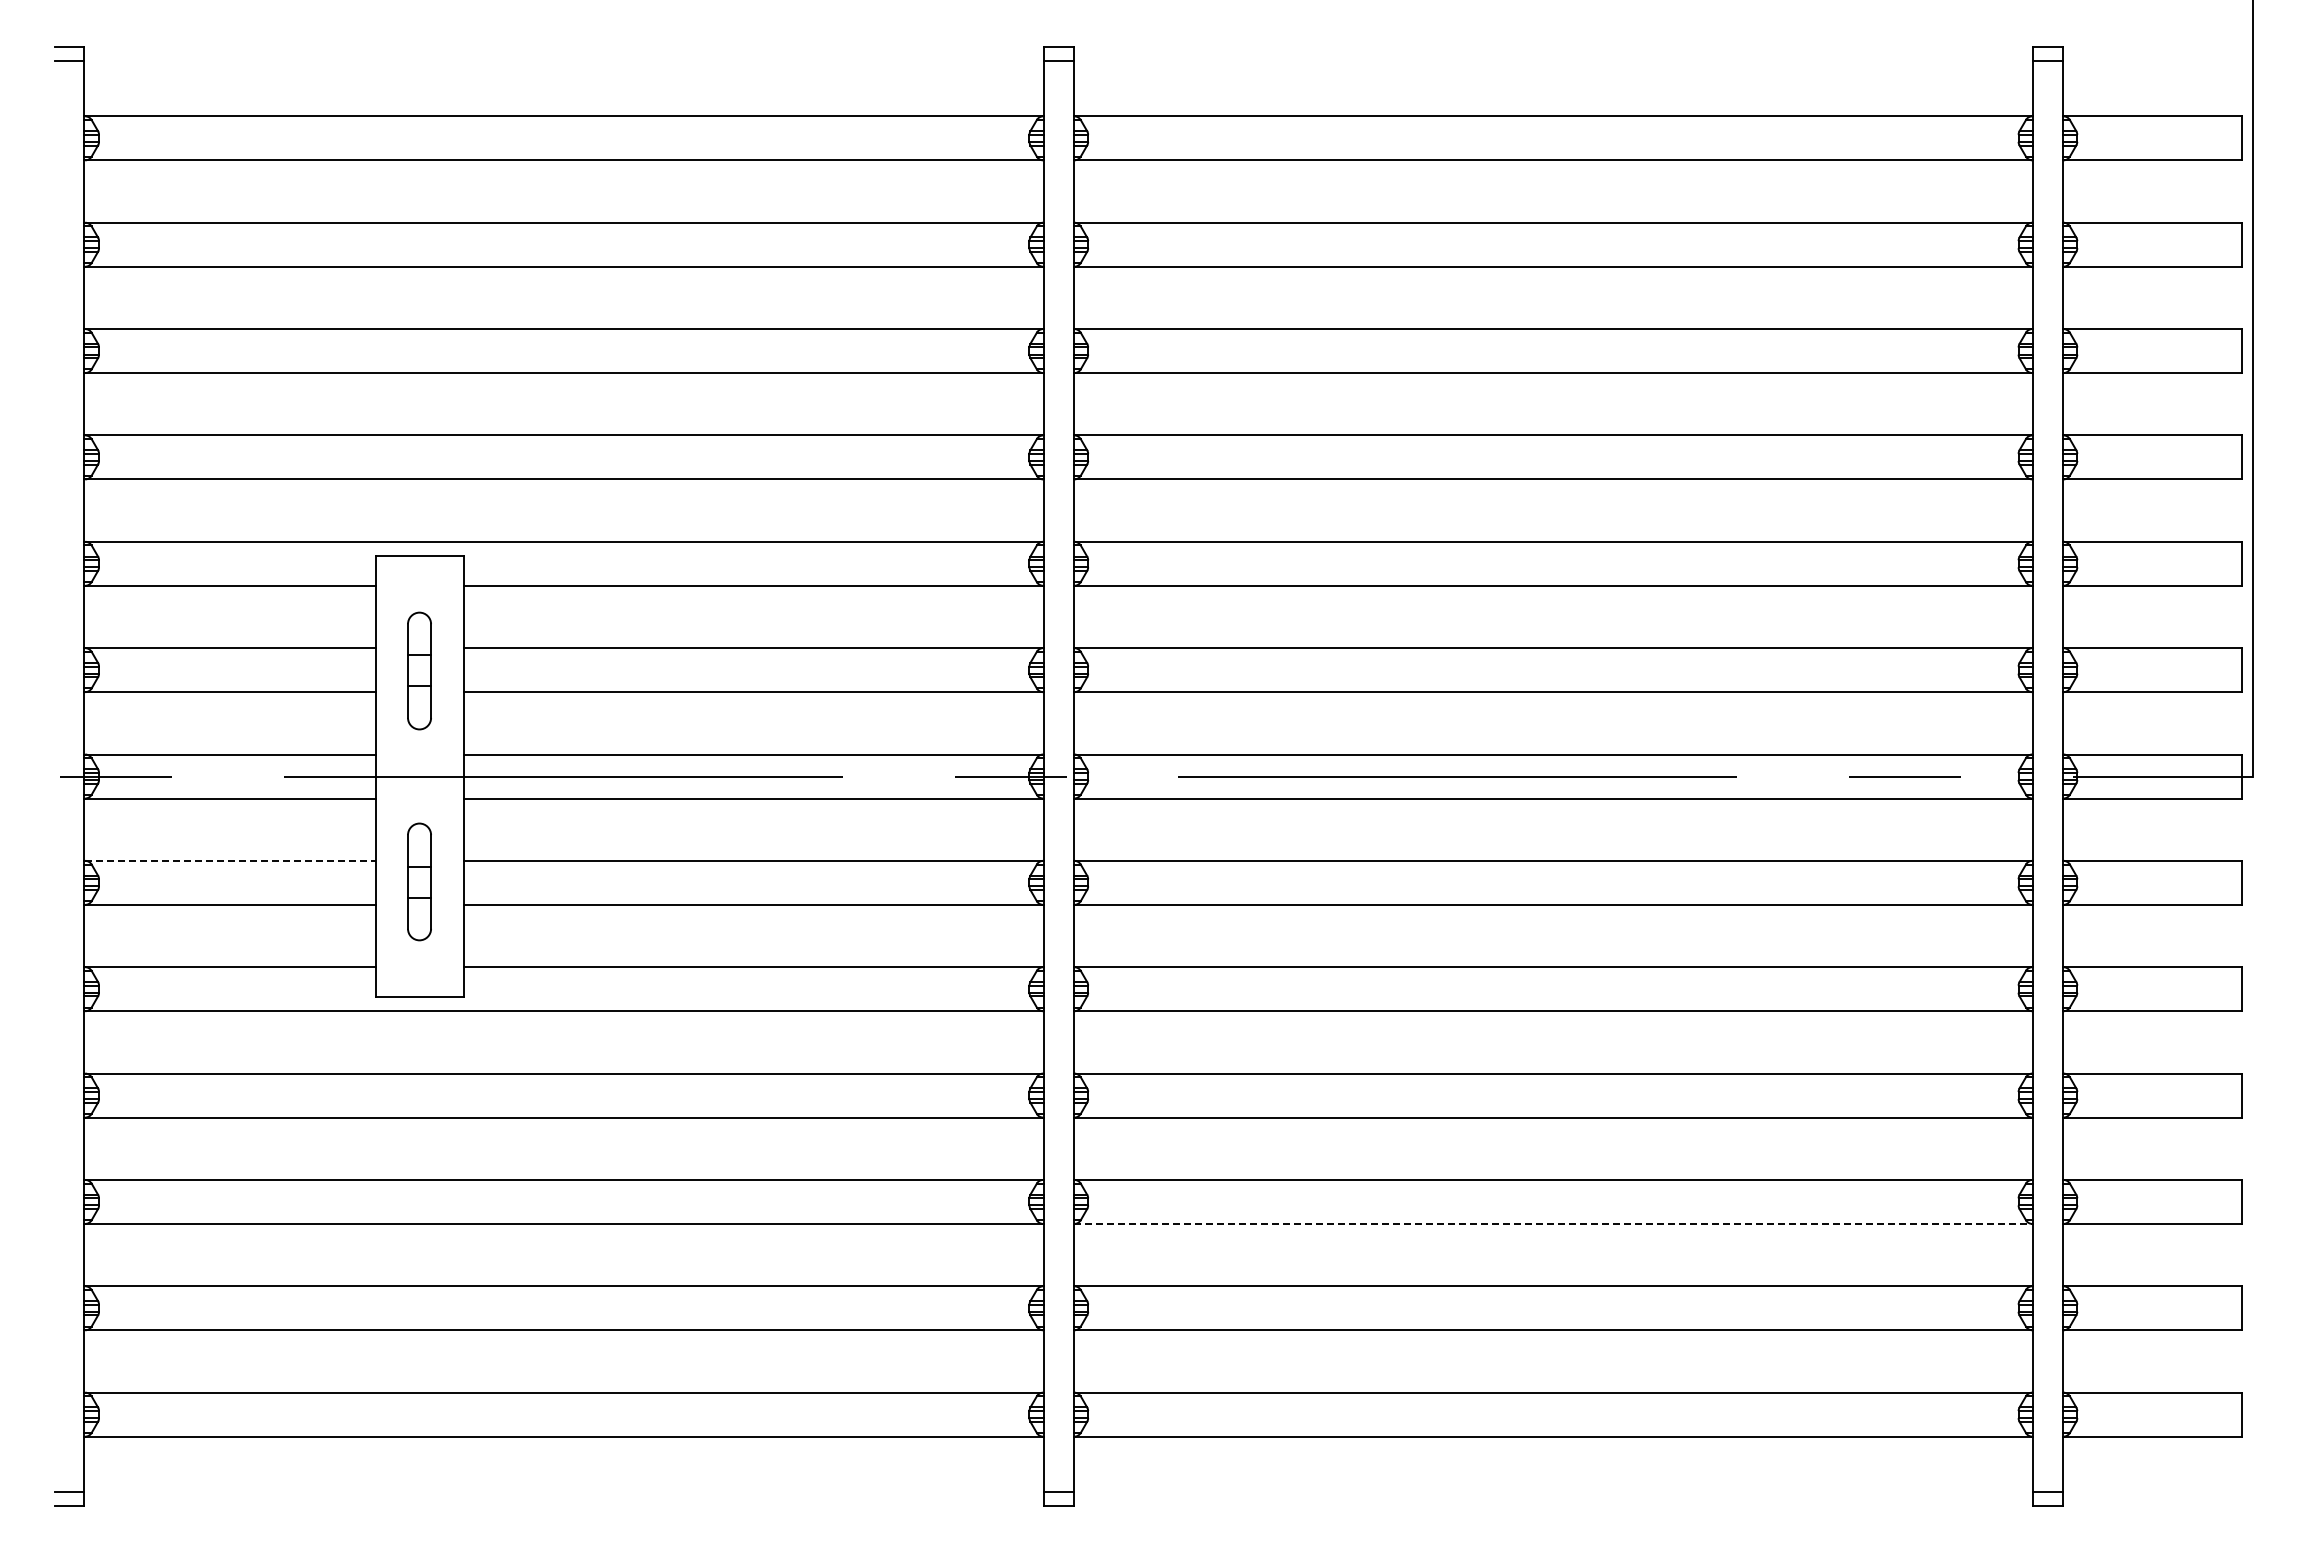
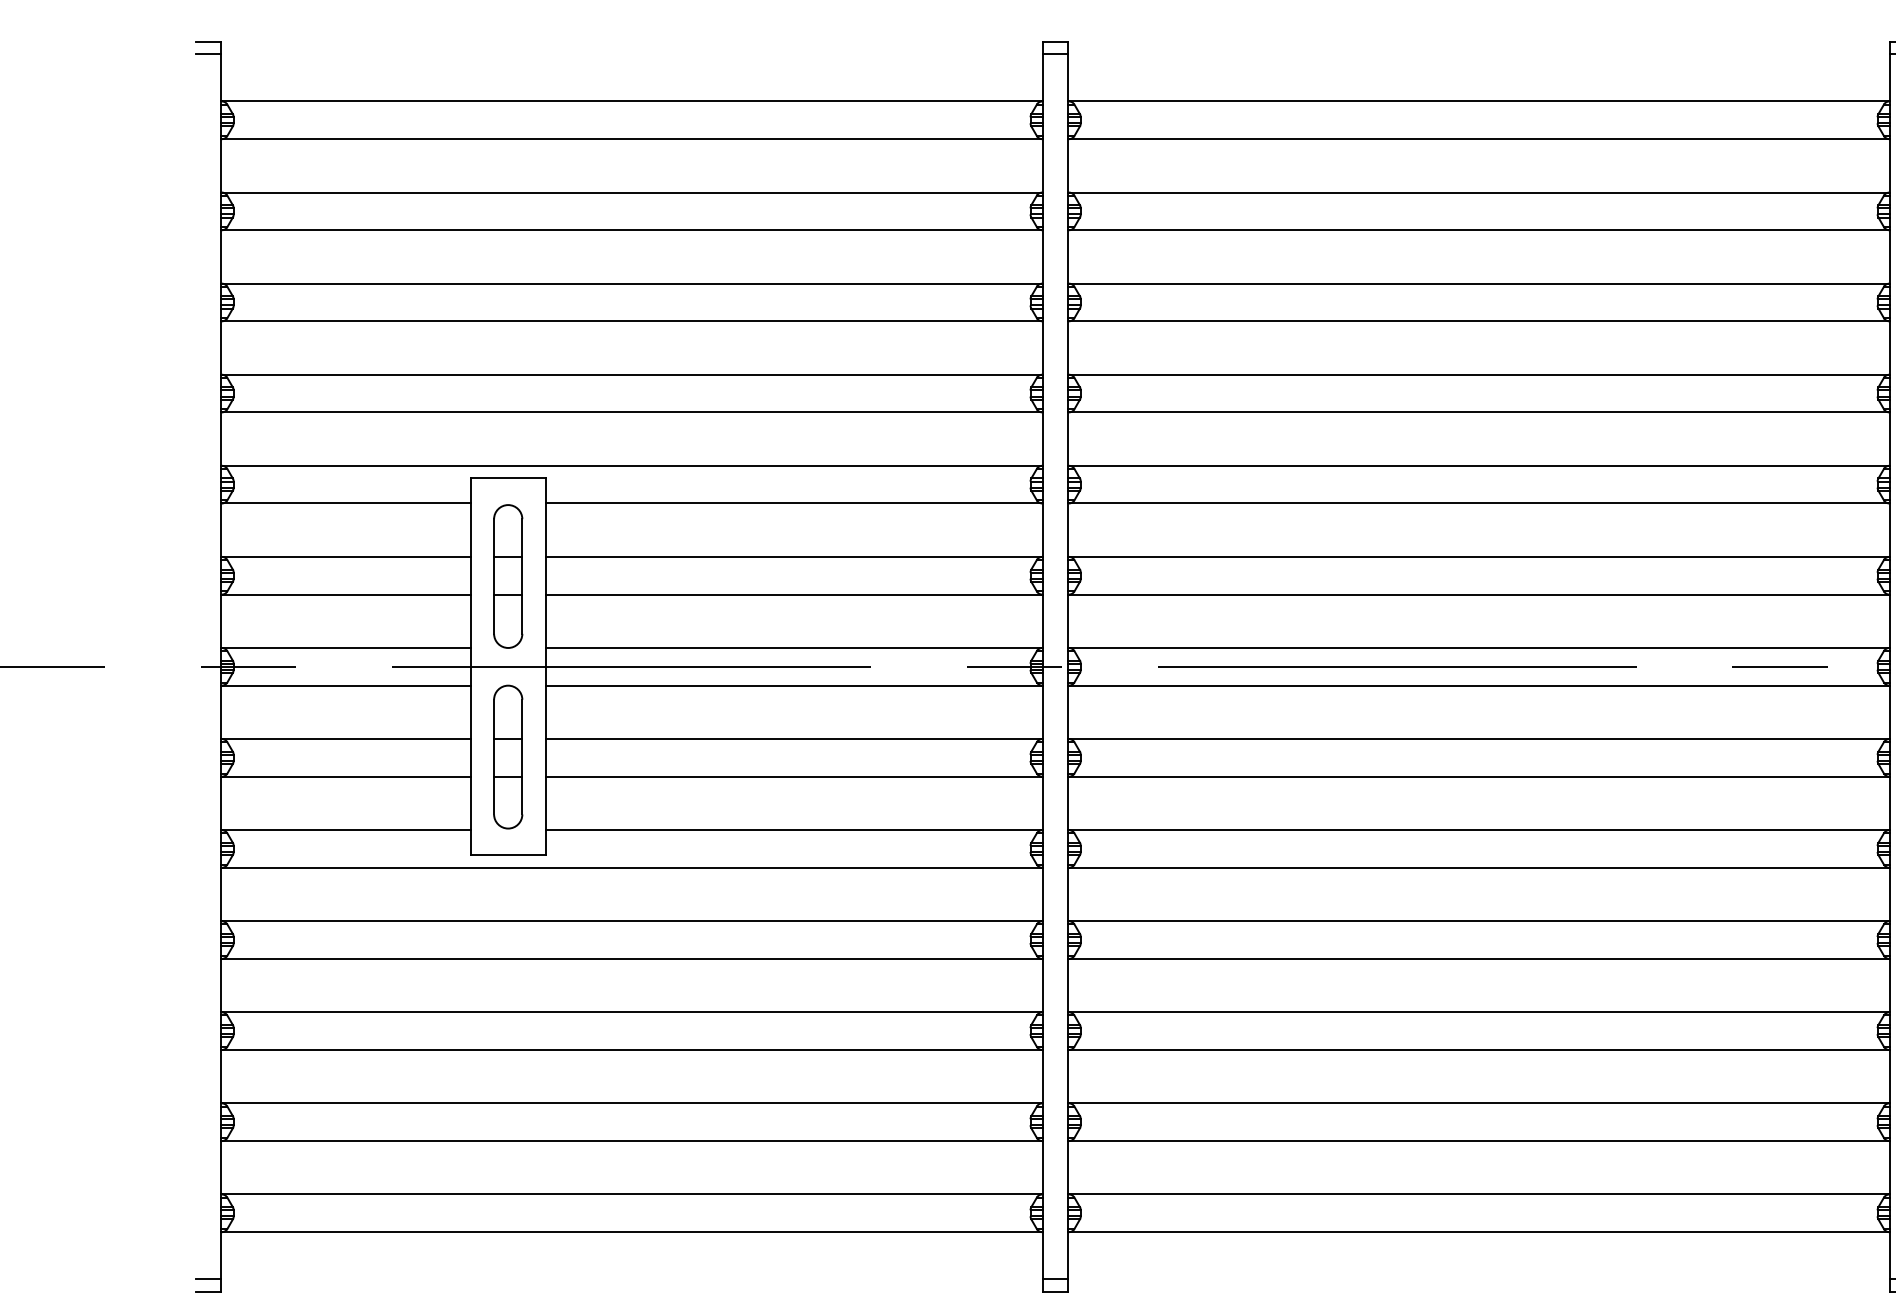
part: (419, 670) -> (508, 576), size x1.43
line: (230, 860) -> (346, 738), dashed -> solid
part: (419, 881) -> (508, 756), size x1.43
line: (1553, 1223) -> (1479, 1049), dashed -> solid

